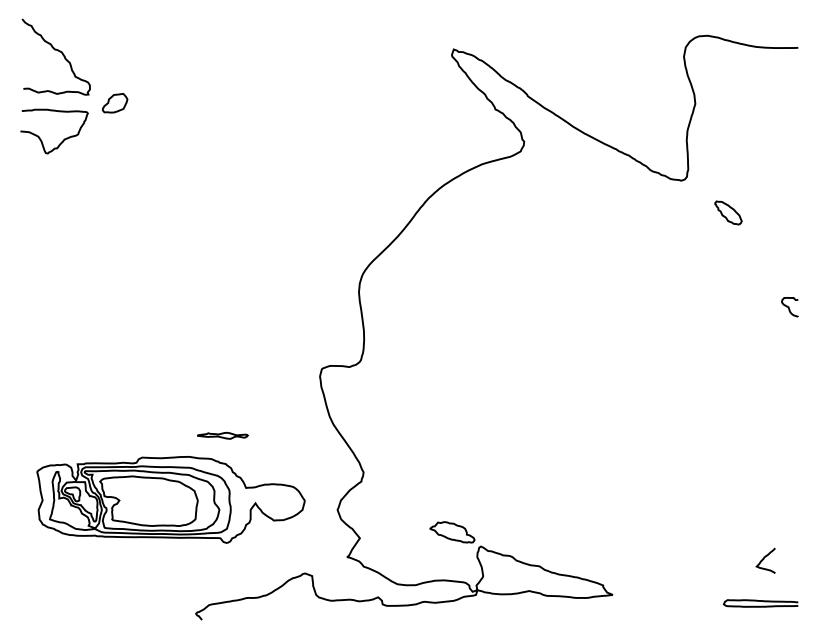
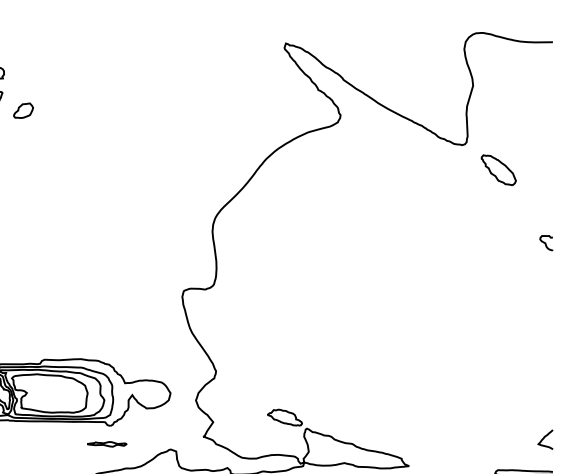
part: (115, 103) -> (23, 110), moved
part: (728, 212) -> (498, 169), size x1.67
part: (222, 435) -> (106, 444), moved
curve: (764, 559) -> (544, 438), moved

